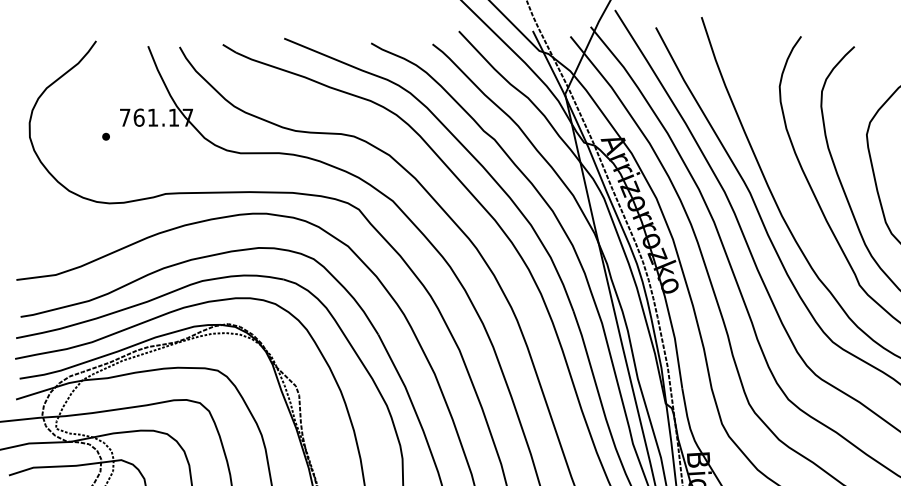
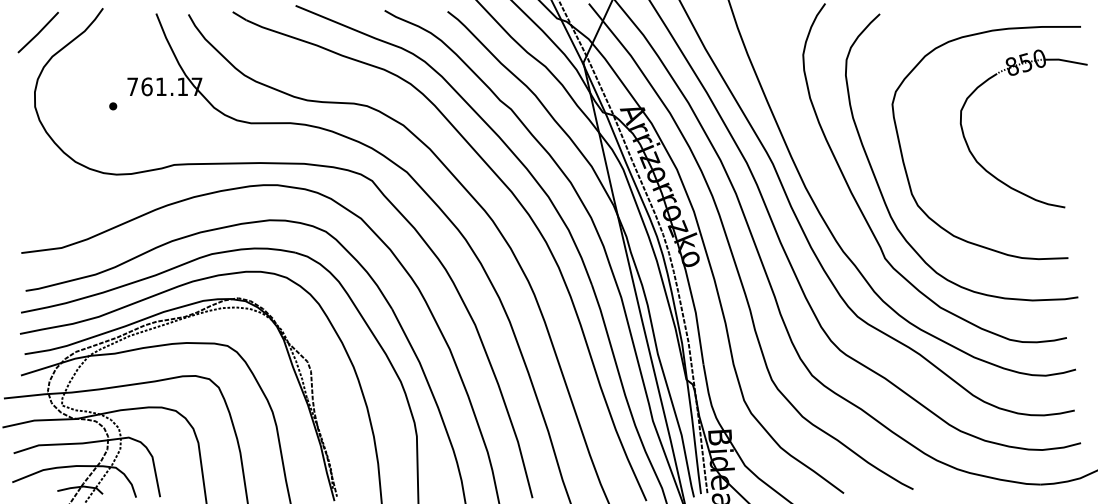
line: (33, 64) -> (38, 32), added

